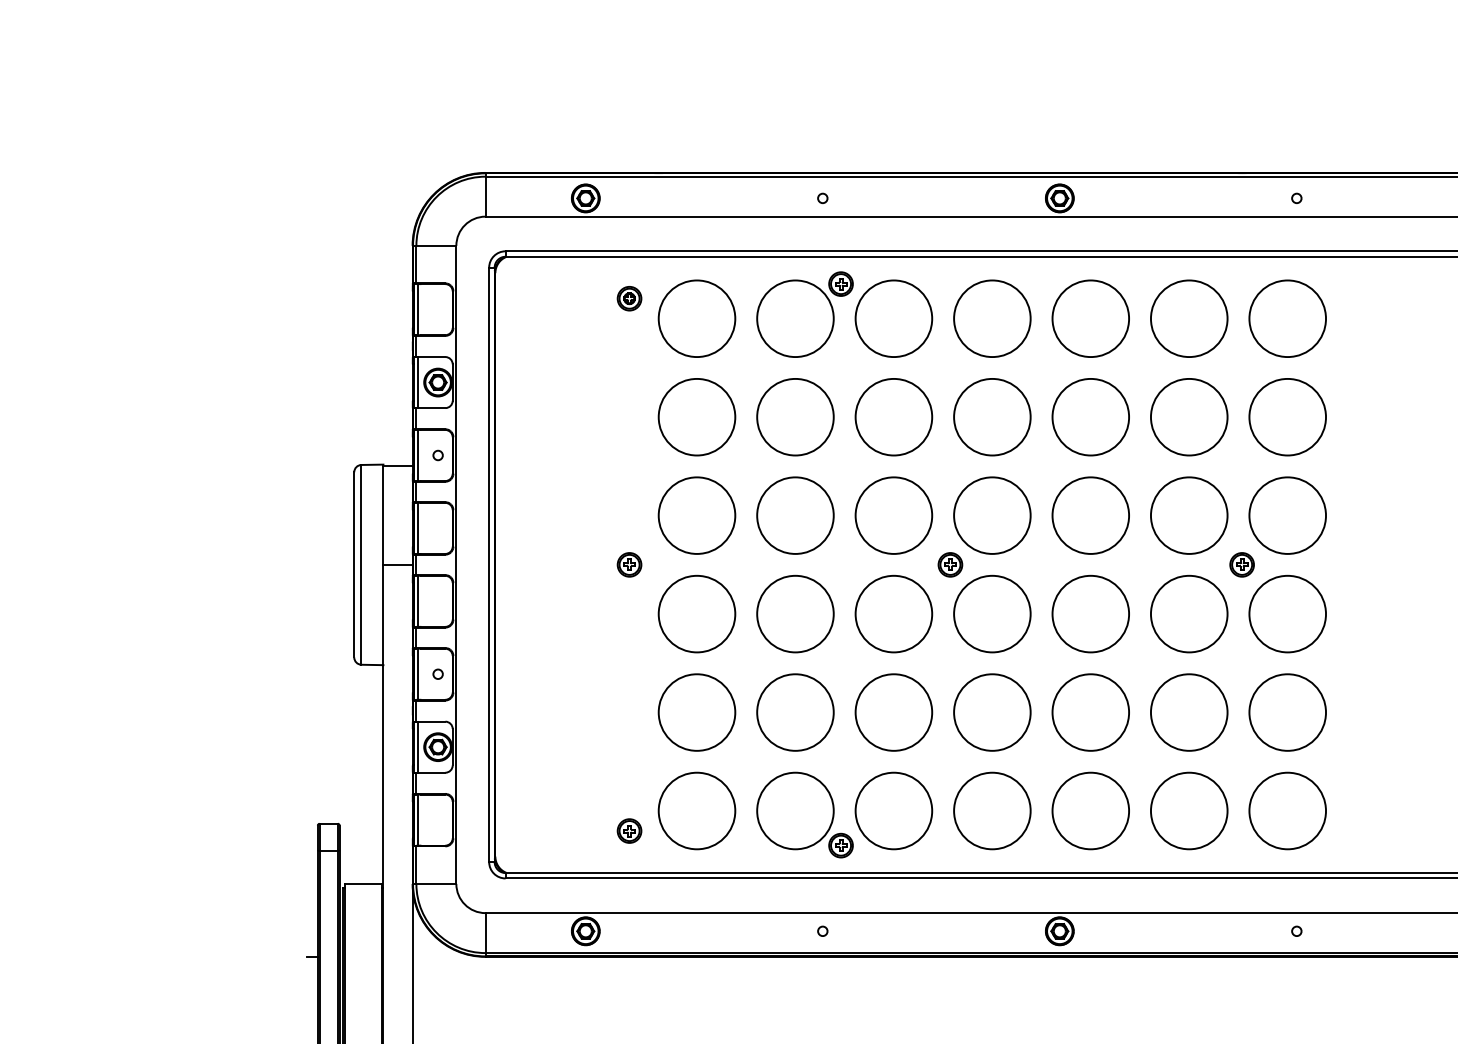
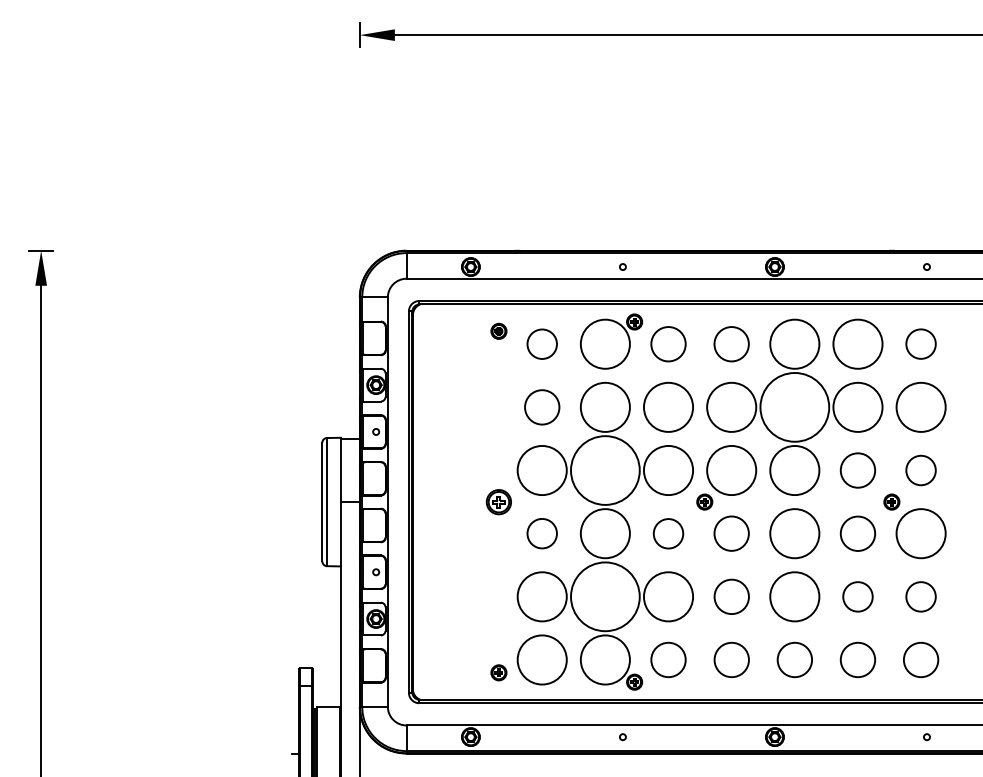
circle: (695, 317) -> (541, 343), size x0.6
circle: (893, 317) -> (668, 343), size x0.7
circle: (992, 317) -> (731, 343), size x0.7
circle: (1286, 317) -> (920, 343), size x0.6
circle: (695, 415) -> (541, 406), size x0.7
circle: (1090, 415) -> (794, 406), size x1.4
circle: (794, 515) -> (604, 470), size x1.4
circle: (1188, 515) -> (857, 470), size x0.7
circle: (1286, 515) -> (920, 470), size x0.6
part: (628, 563) -> (498, 501), size x1.6
circle: (695, 613) -> (541, 533), size x0.6
circle: (893, 613) -> (668, 533), size x0.6
circle: (992, 613) -> (731, 533), size x0.7
circle: (1188, 613) -> (857, 533), size x0.7
circle: (794, 712) -> (604, 596), size x1.4
circle: (992, 712) -> (731, 596), size x0.7
circle: (1188, 712) -> (857, 596), size x0.6
circle: (1286, 712) -> (920, 596), size x0.6
circle: (893, 810) -> (668, 659), size x0.7
circle: (992, 810) -> (731, 659), size x0.7
circle: (1090, 810) -> (794, 659), size x0.7
circle: (1188, 810) -> (857, 659), size x0.7
circle: (1286, 810) -> (920, 659), size x0.7

